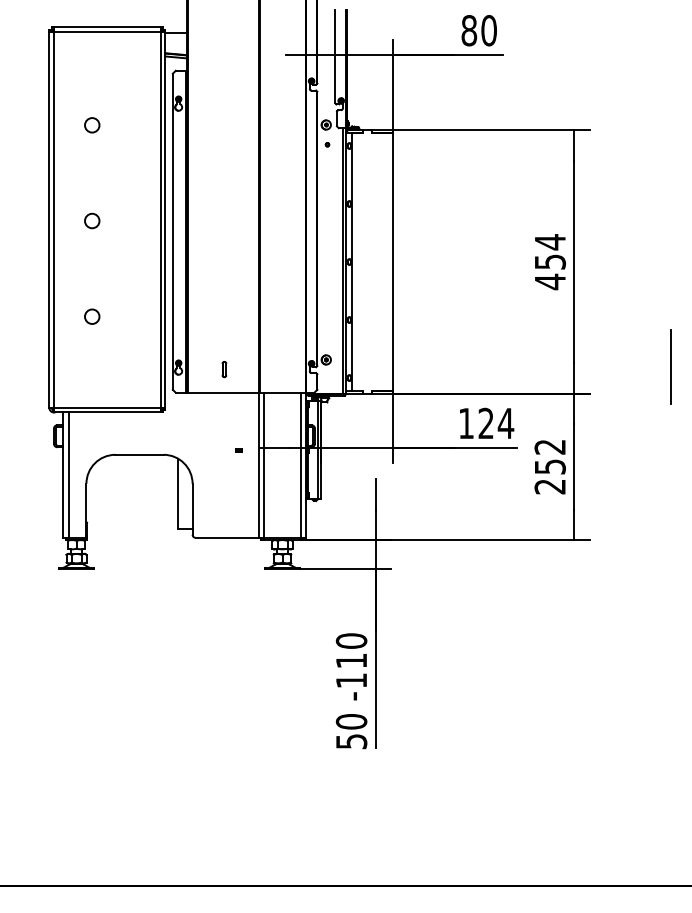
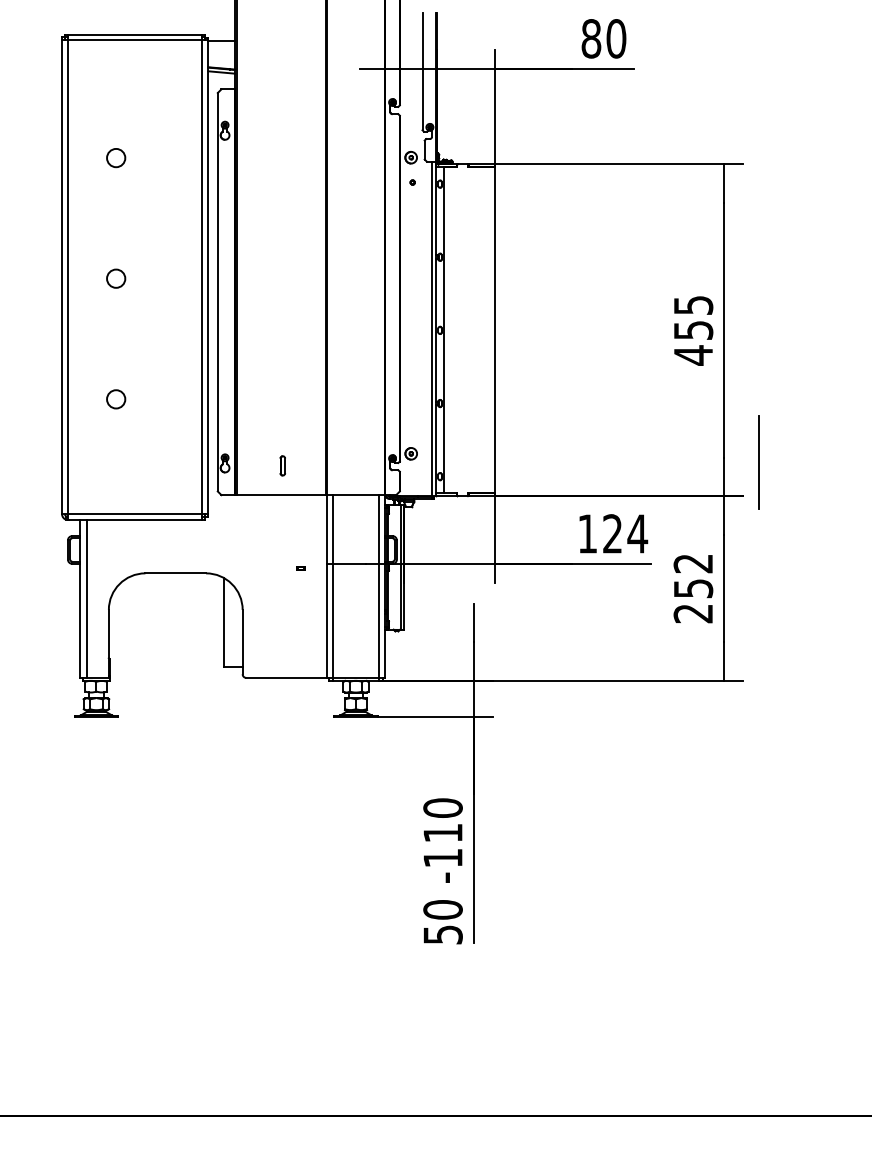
text: (550, 242) -> (693, 305), 454 -> 455
line: (670, 366) -> (758, 462), moved

